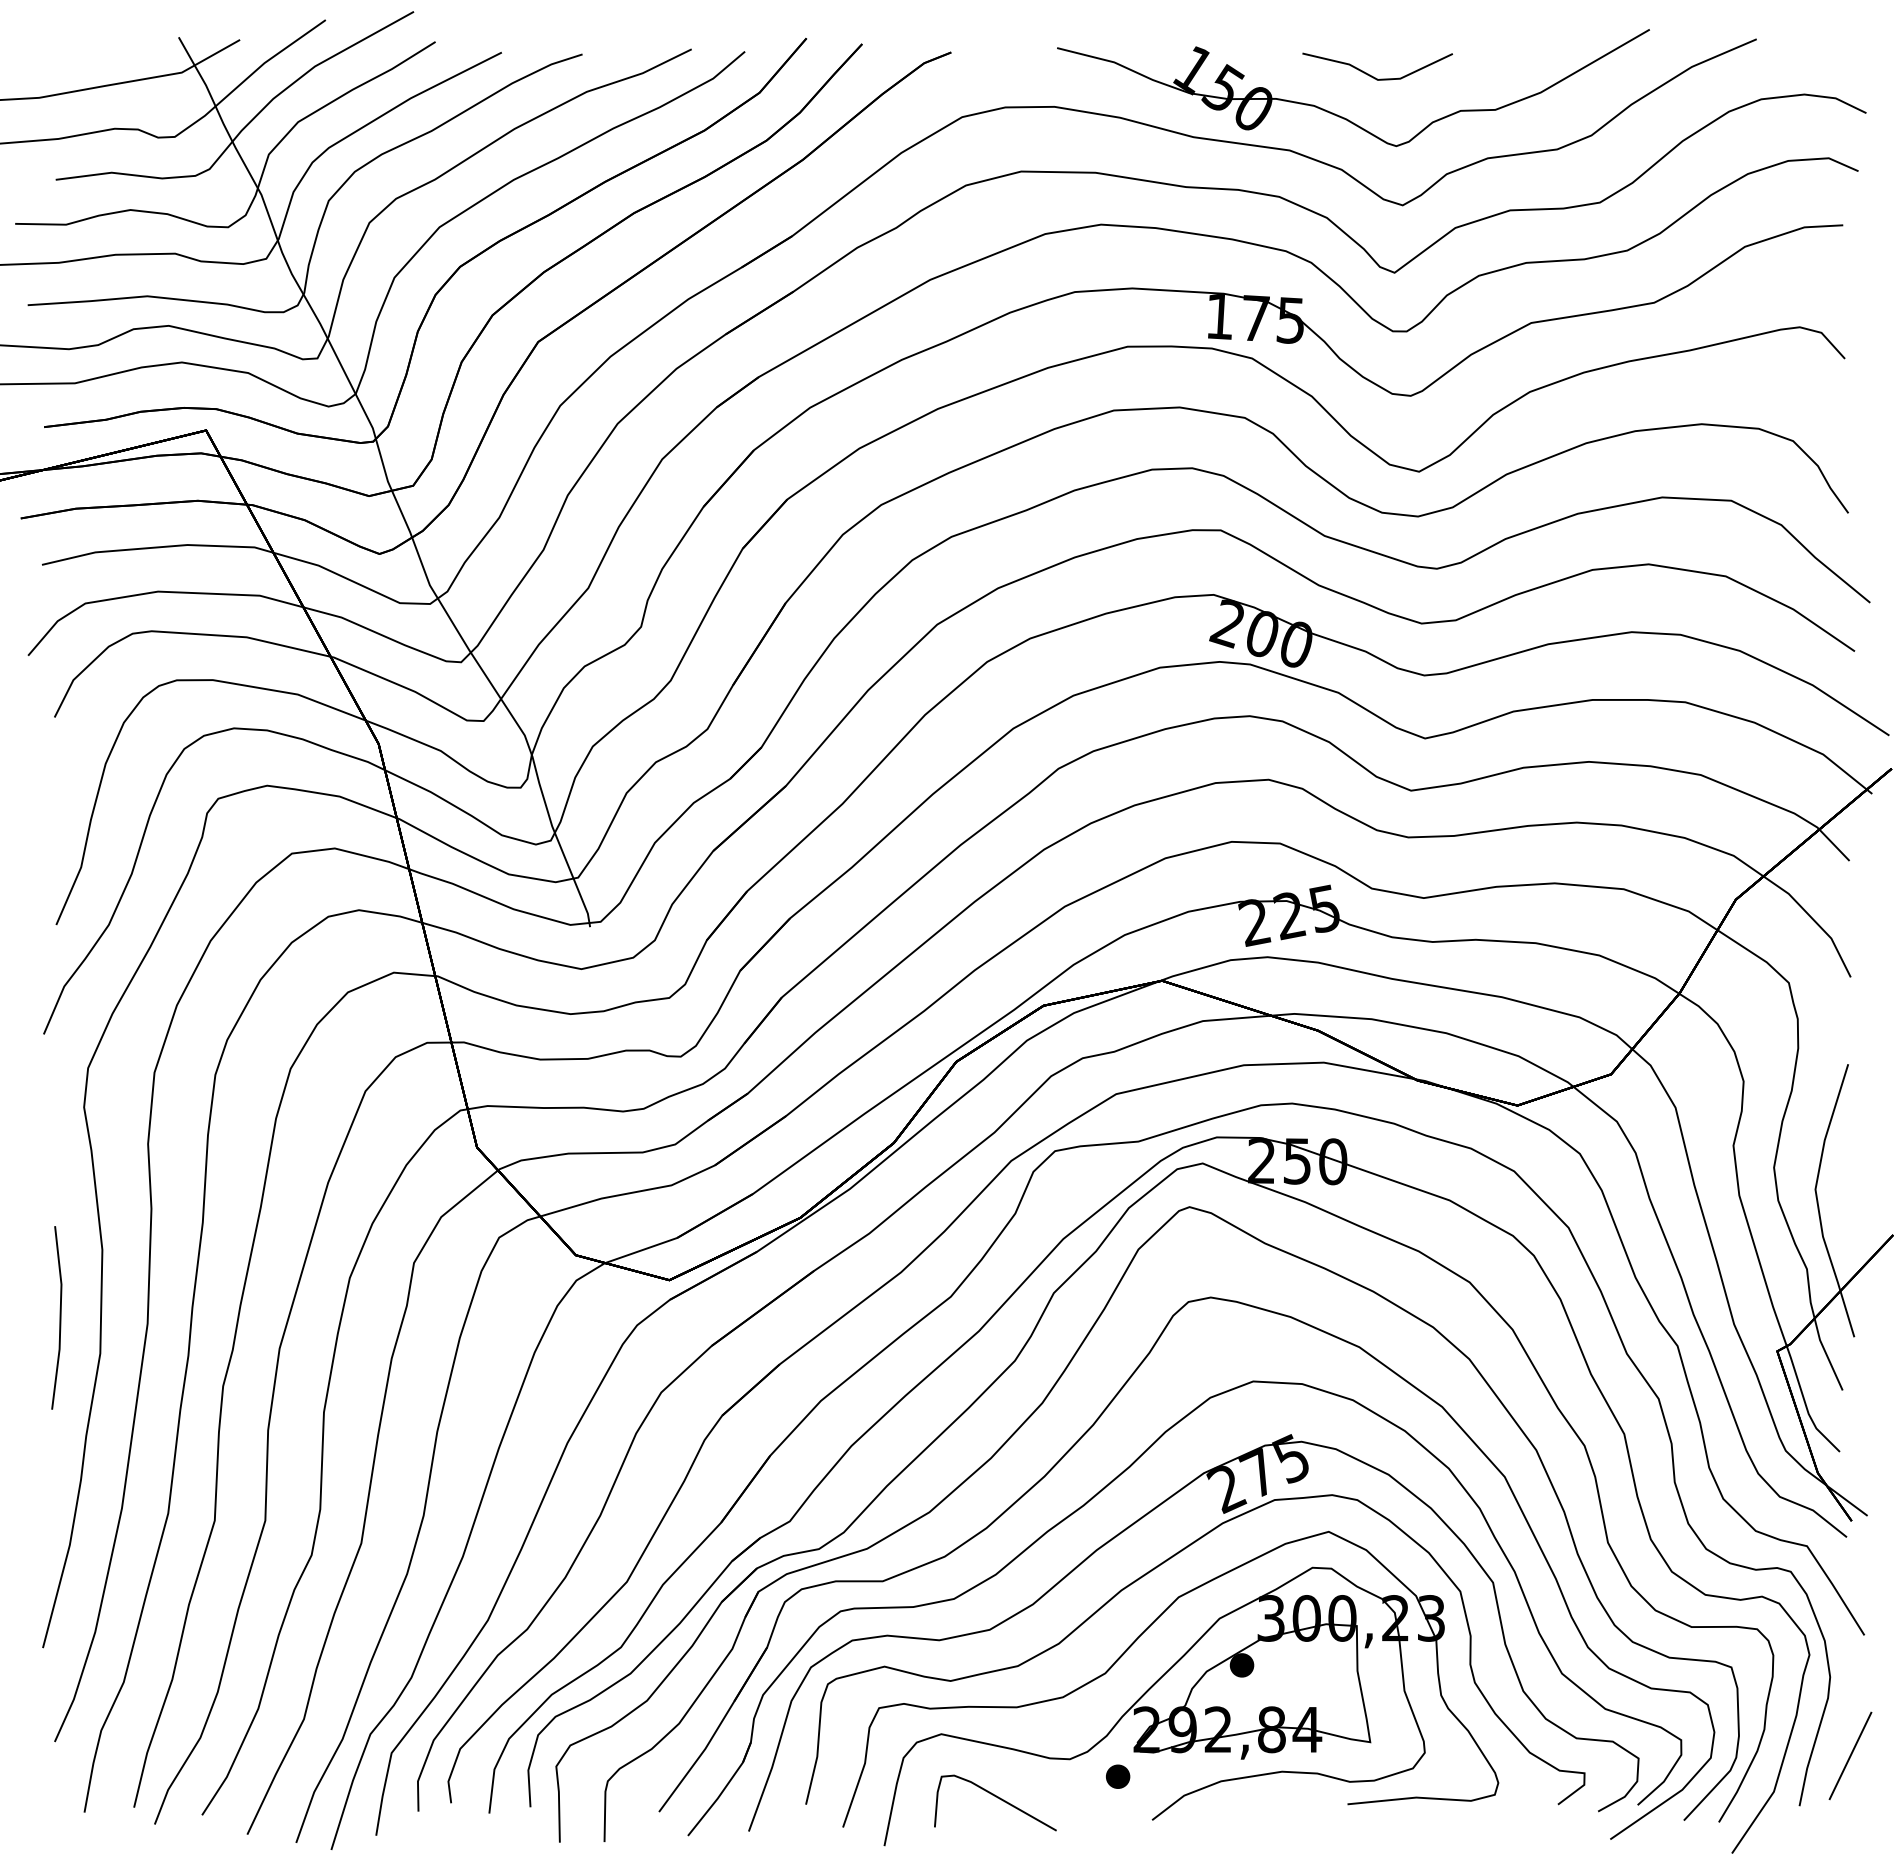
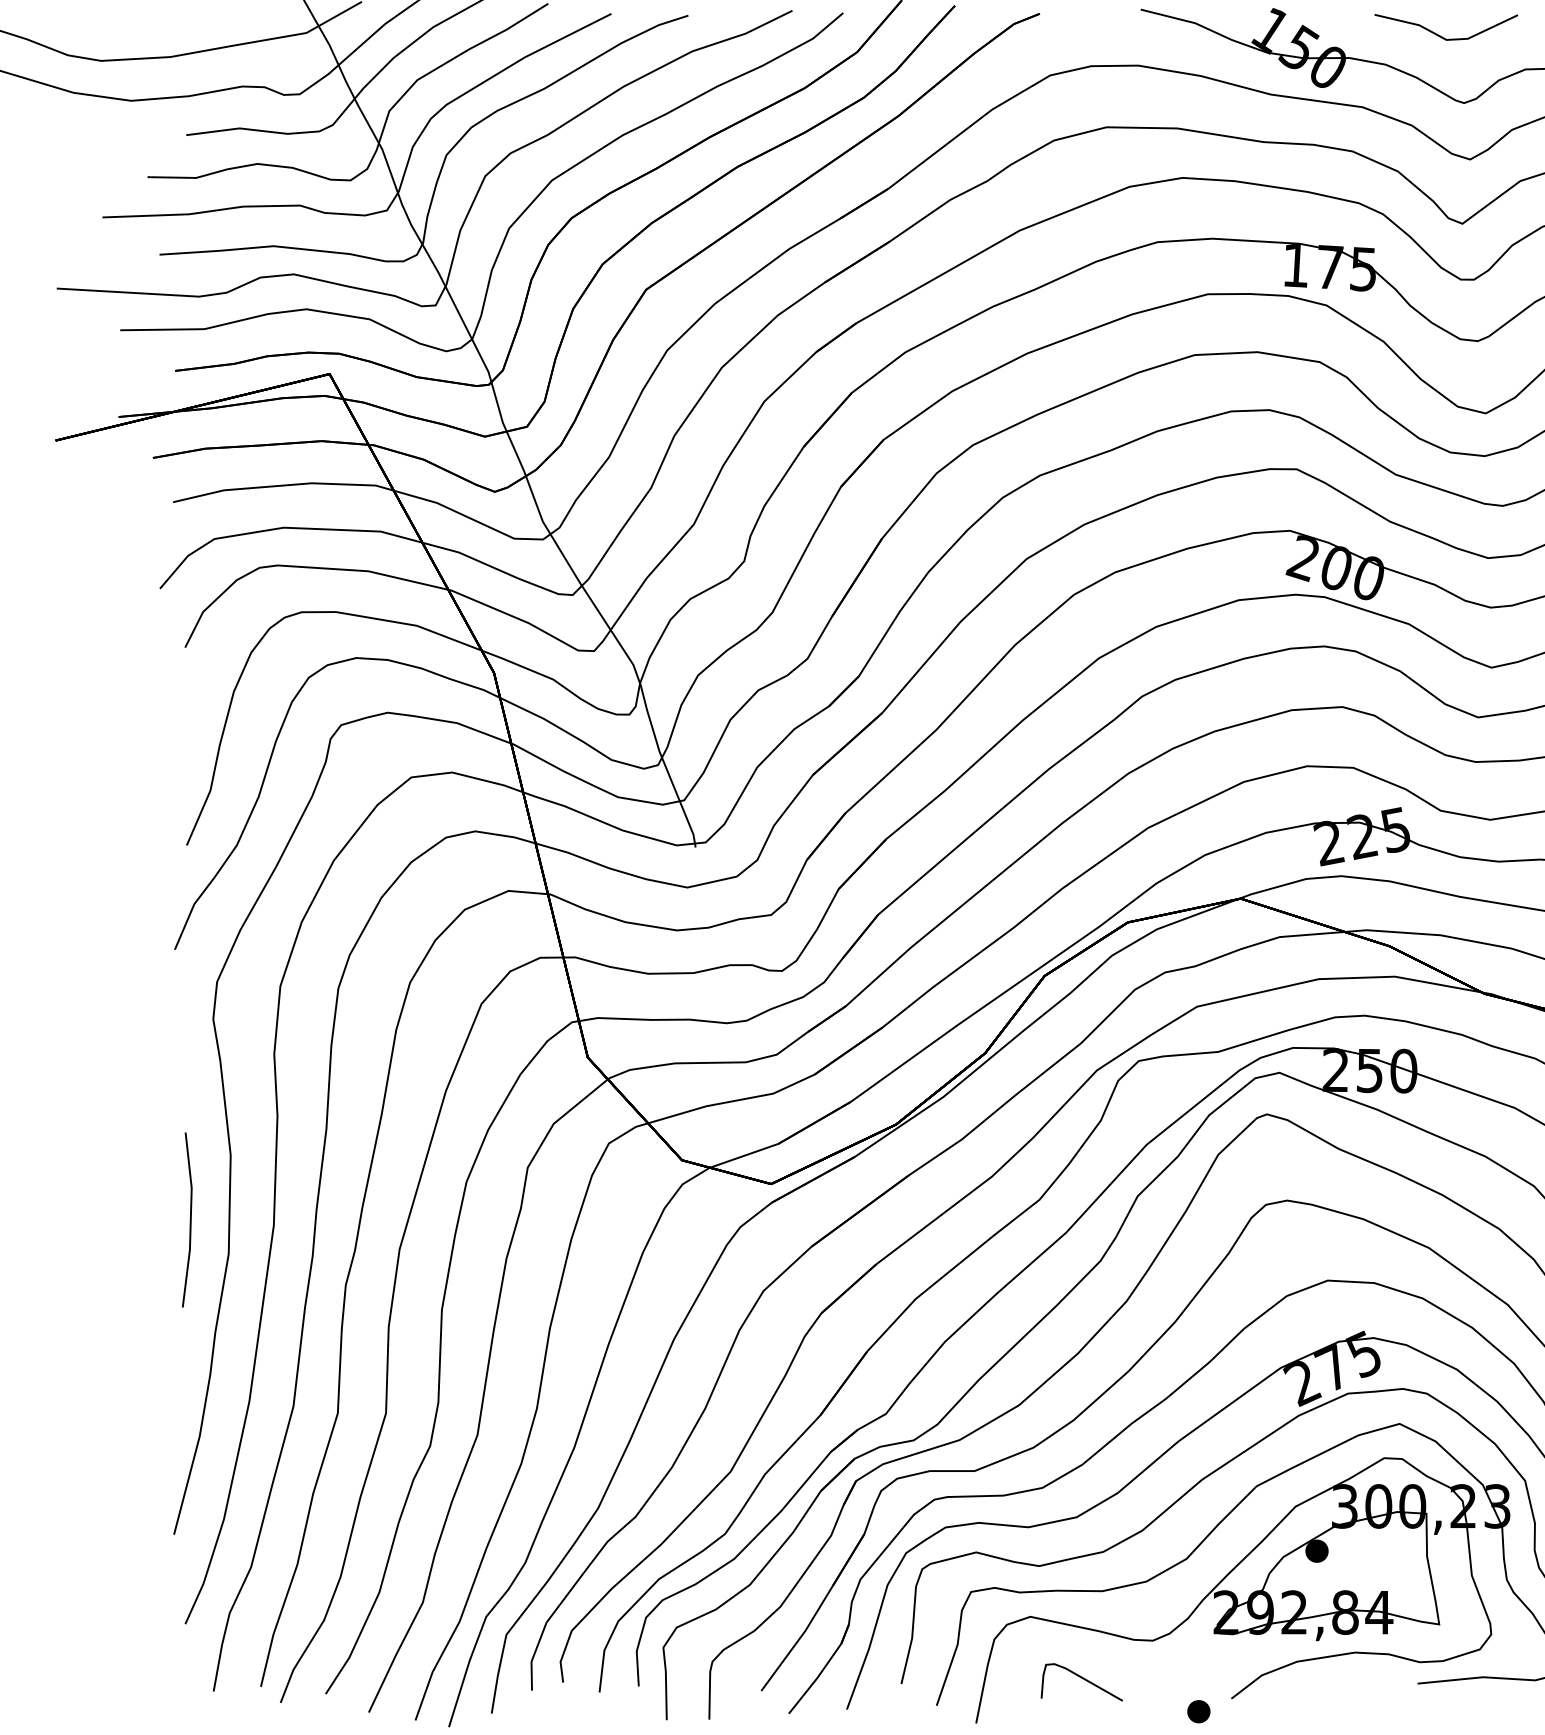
part: (1118, 1776) -> (1199, 1711), moved
part: (995, 1802) -> (1082, 1681), size x0.7

